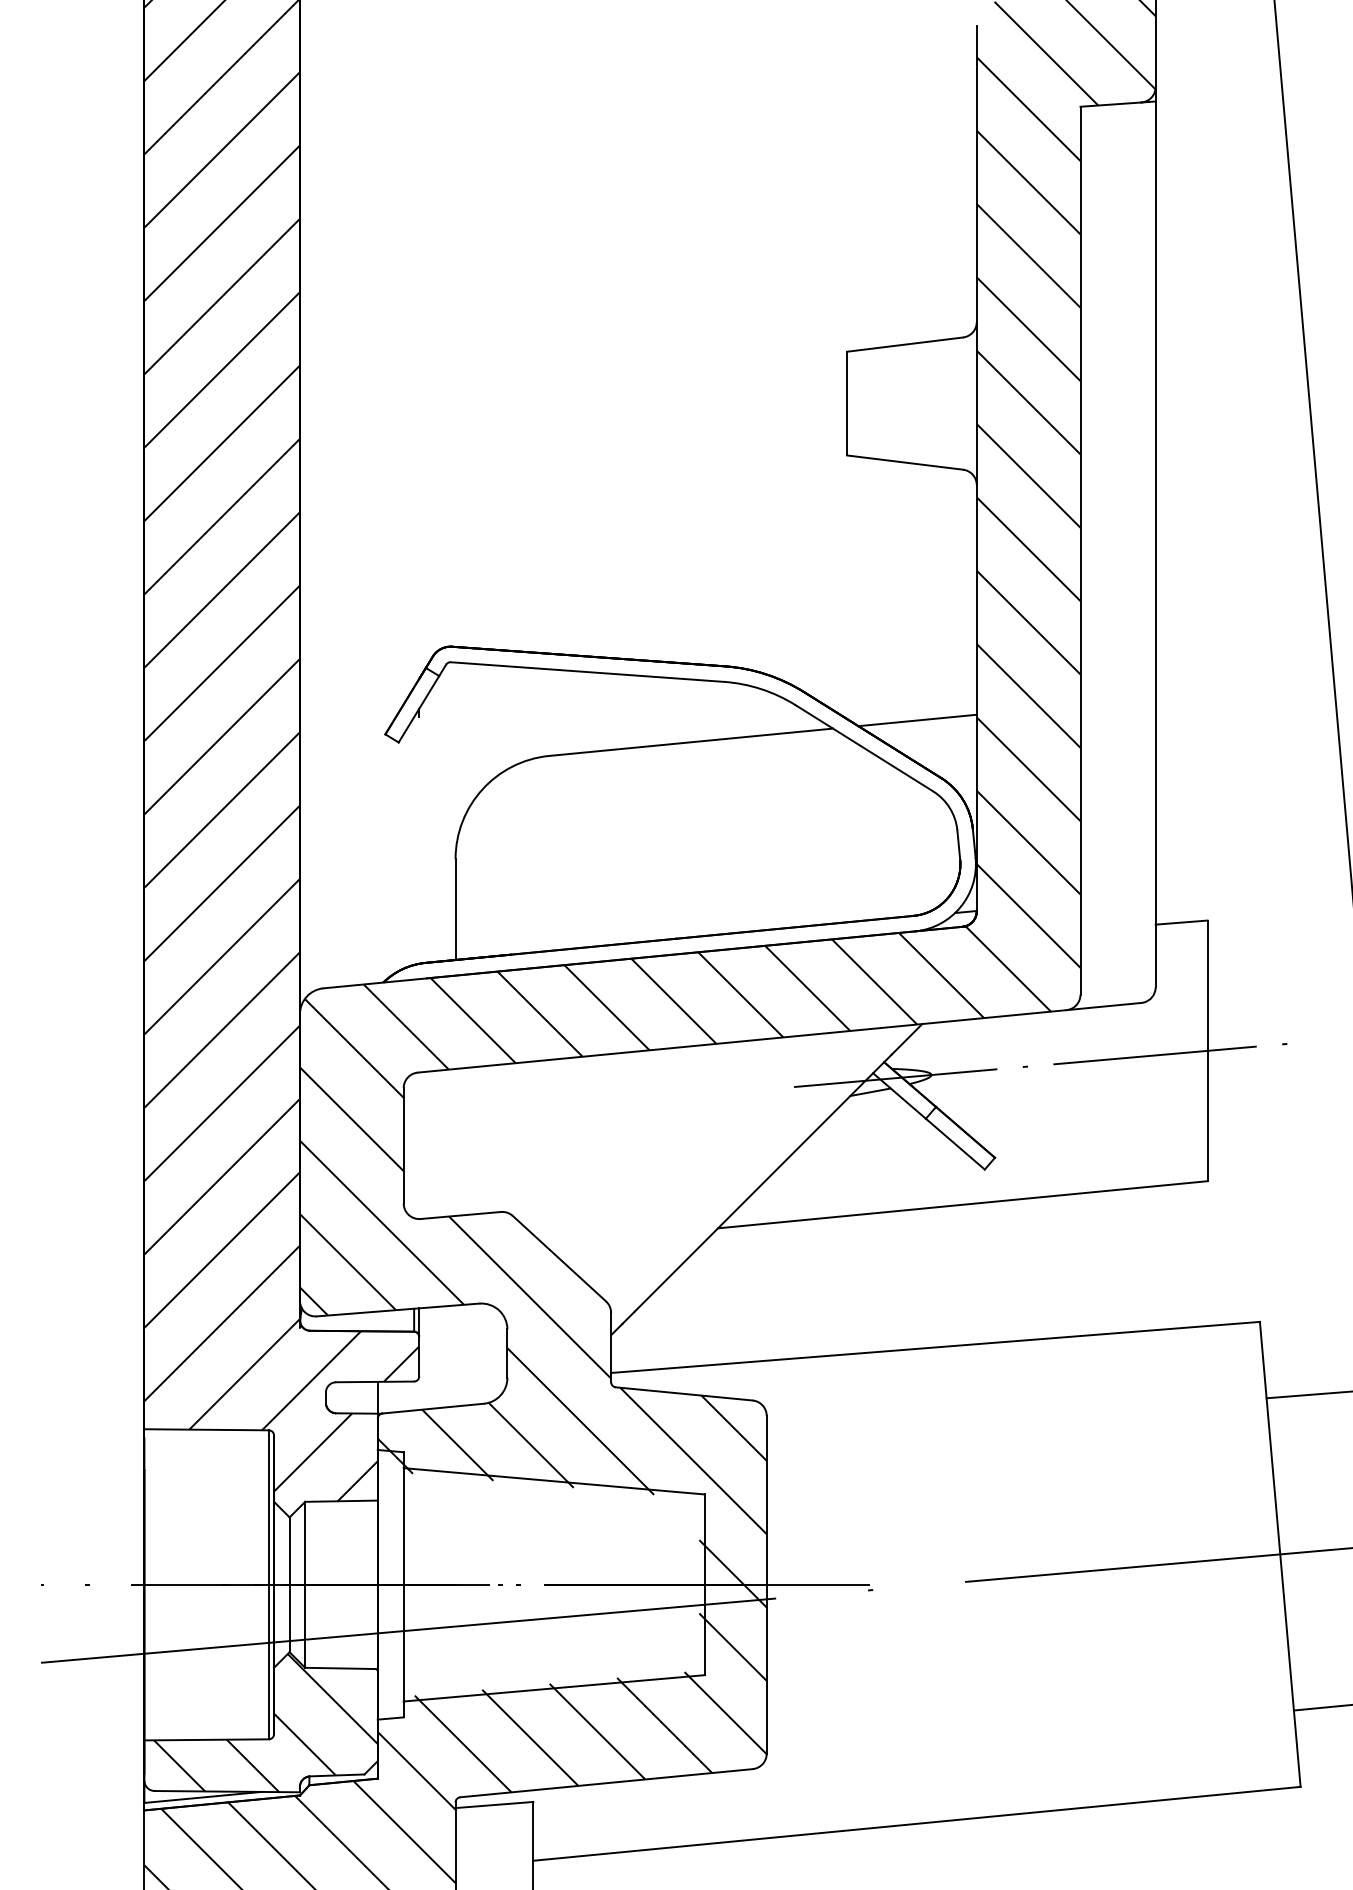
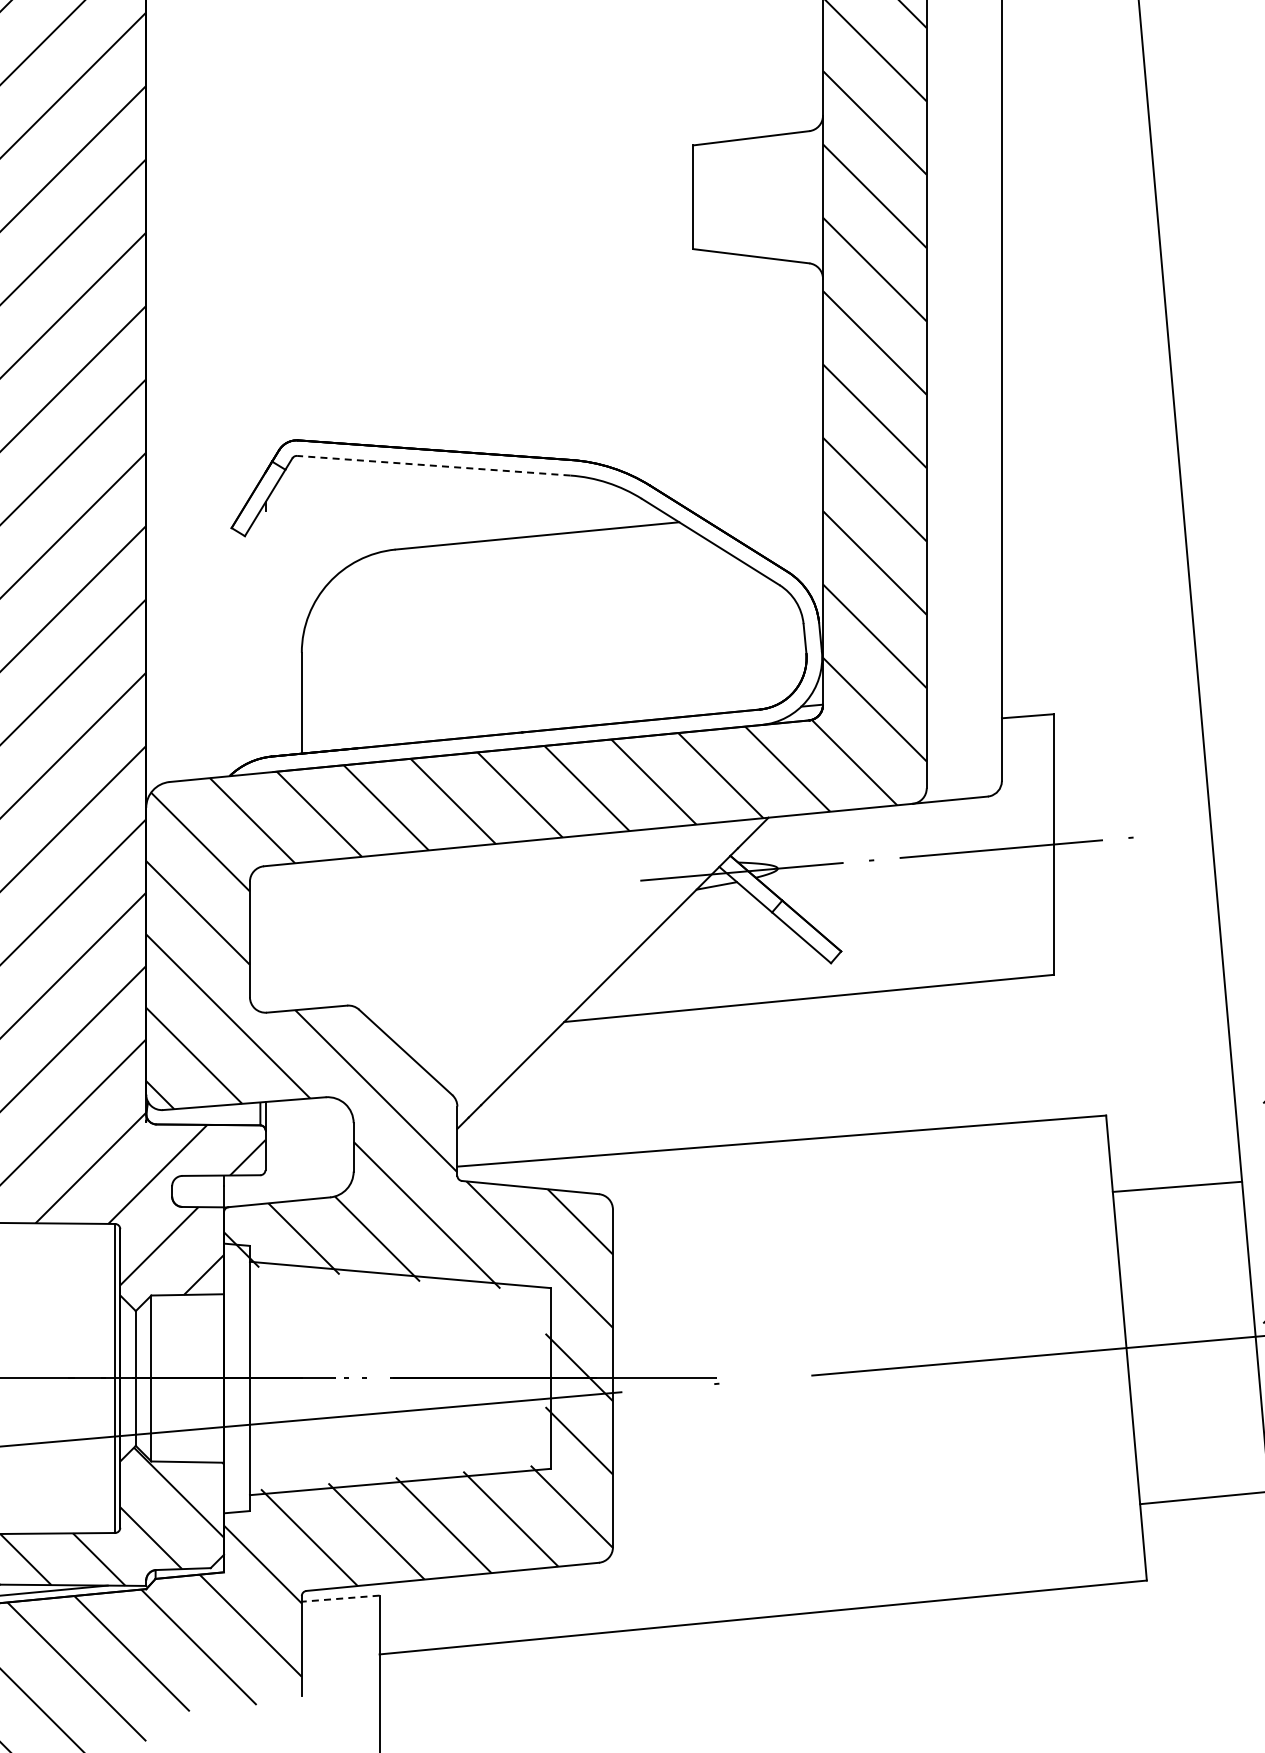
line: (587, 672) -> (433, 466), solid -> dashed
line: (917, 720) -> (763, 514), removed
line: (493, 1805) -> (339, 1599), solid -> dashed

